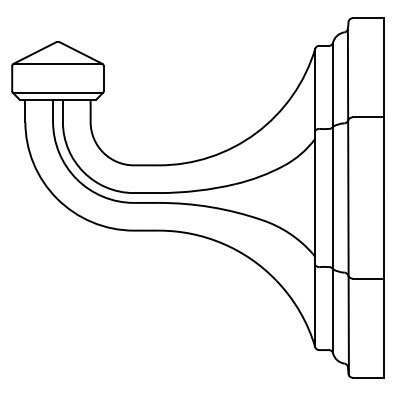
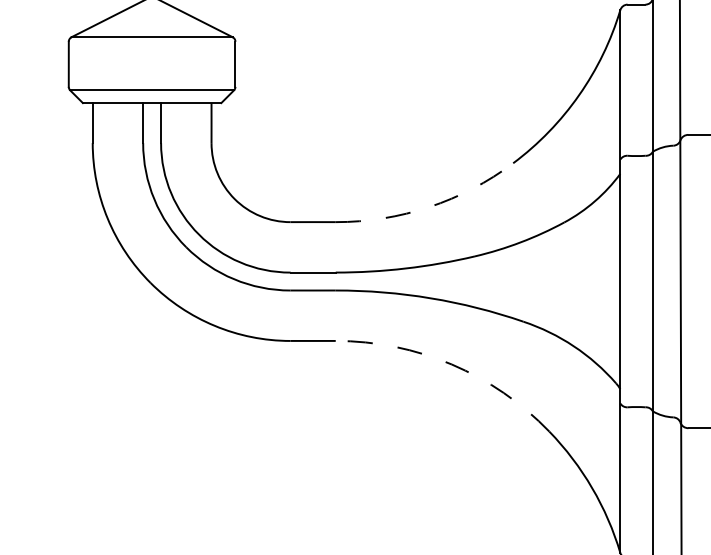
arc: (210, 157) -> (429, 207), solid -> dashed
arc: (222, 243) -> (451, 364), solid -> dashed

